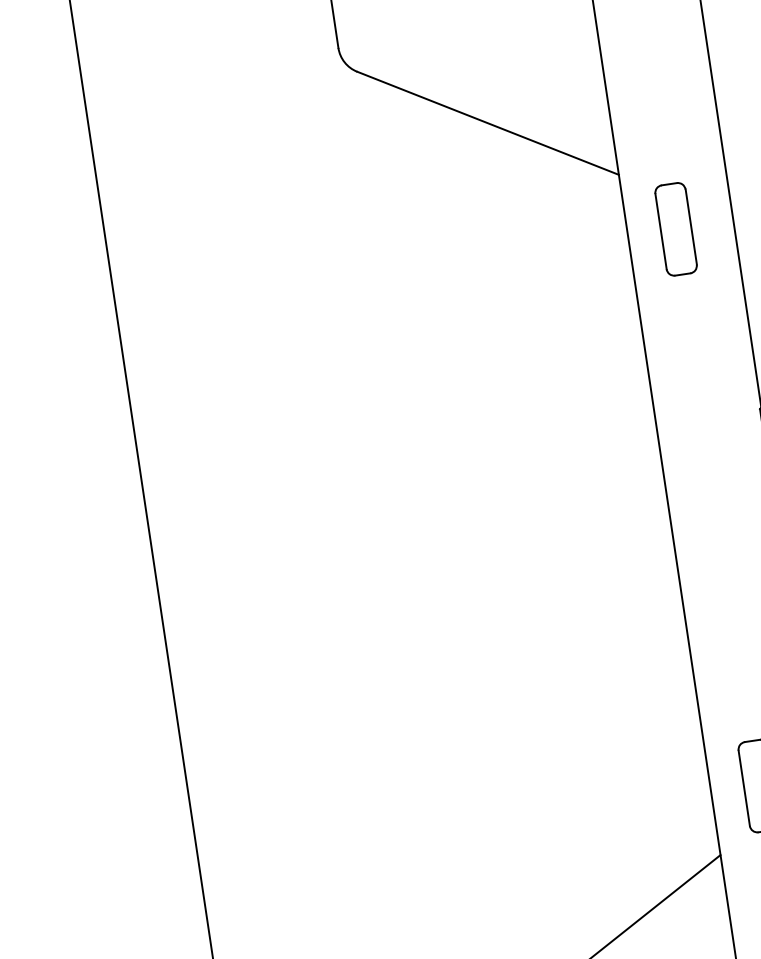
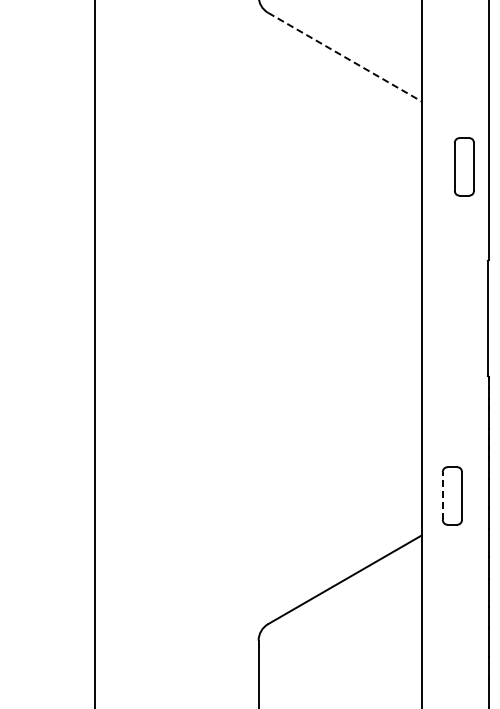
line: (488, 123) -> (345, 57), solid -> dashed
part: (676, 228) -> (464, 166), moved
line: (743, 787) -> (442, 495), solid -> dashed

